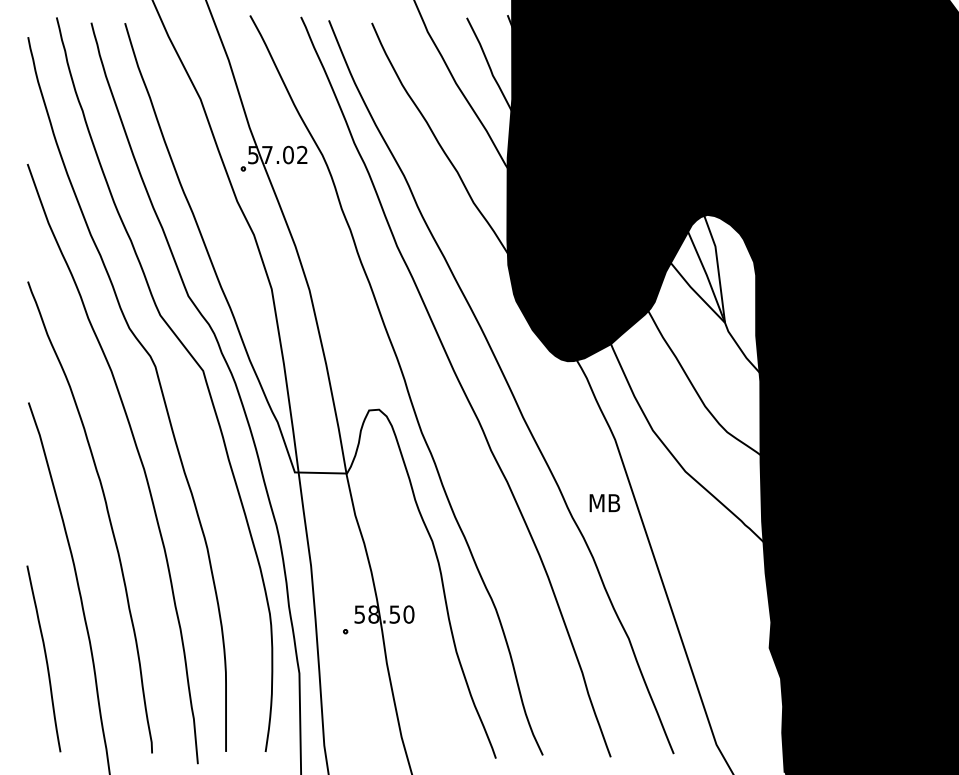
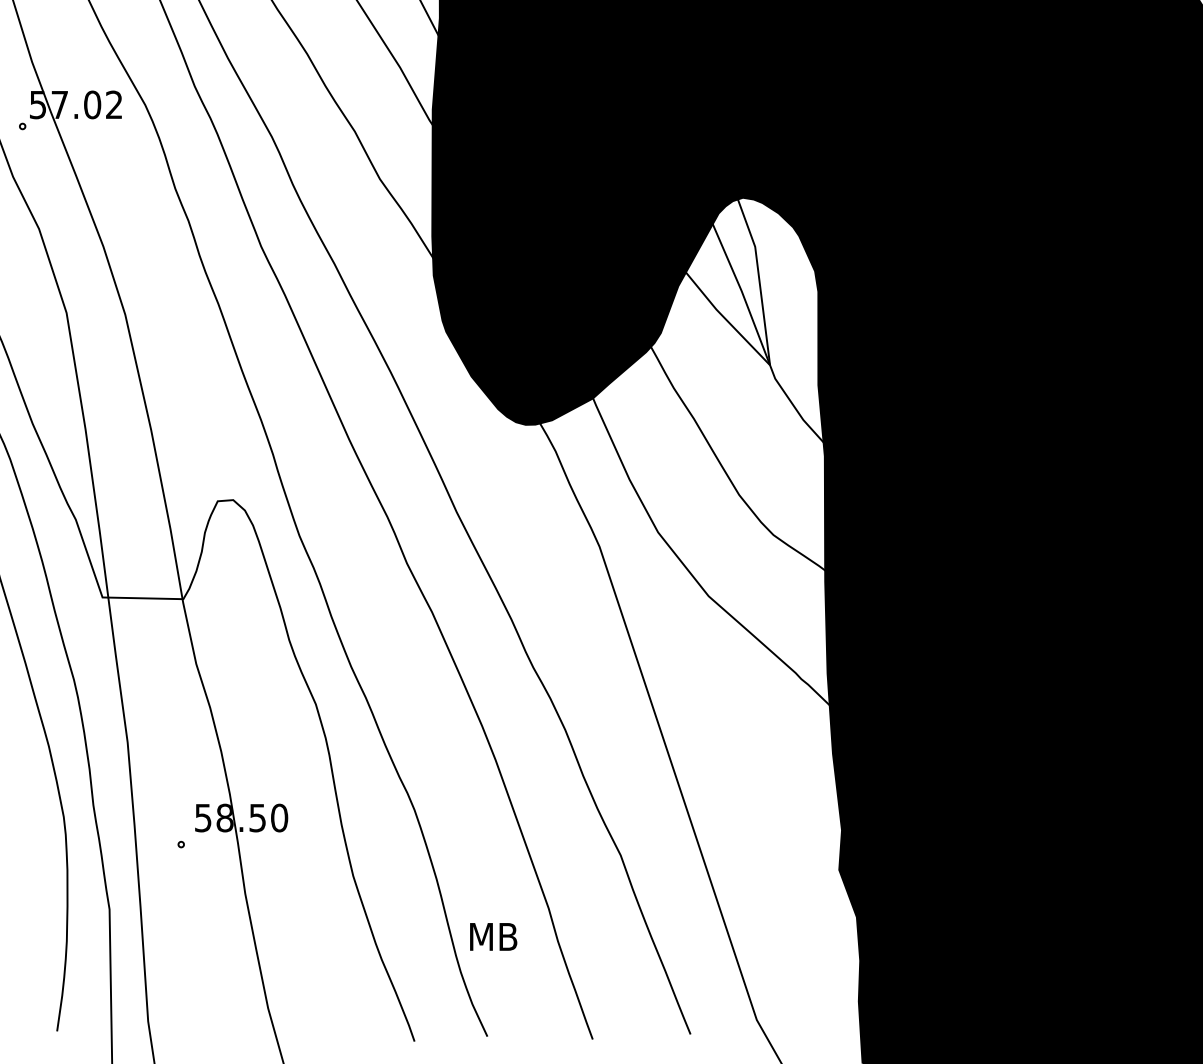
text: (604, 503) -> (492, 937), moved

